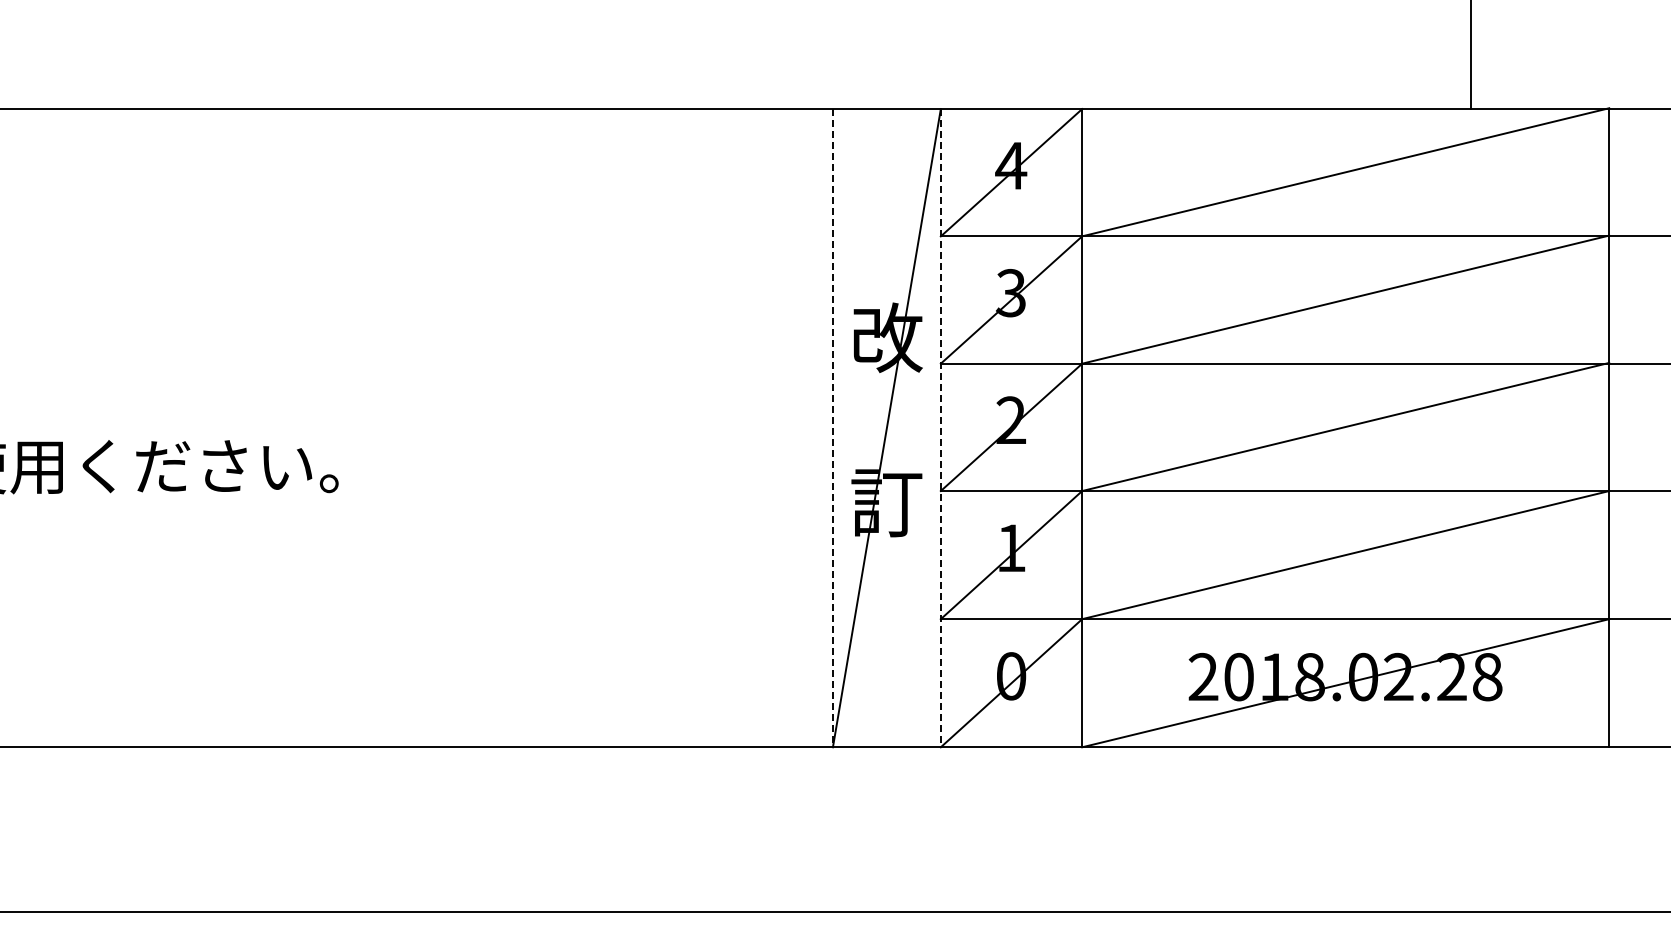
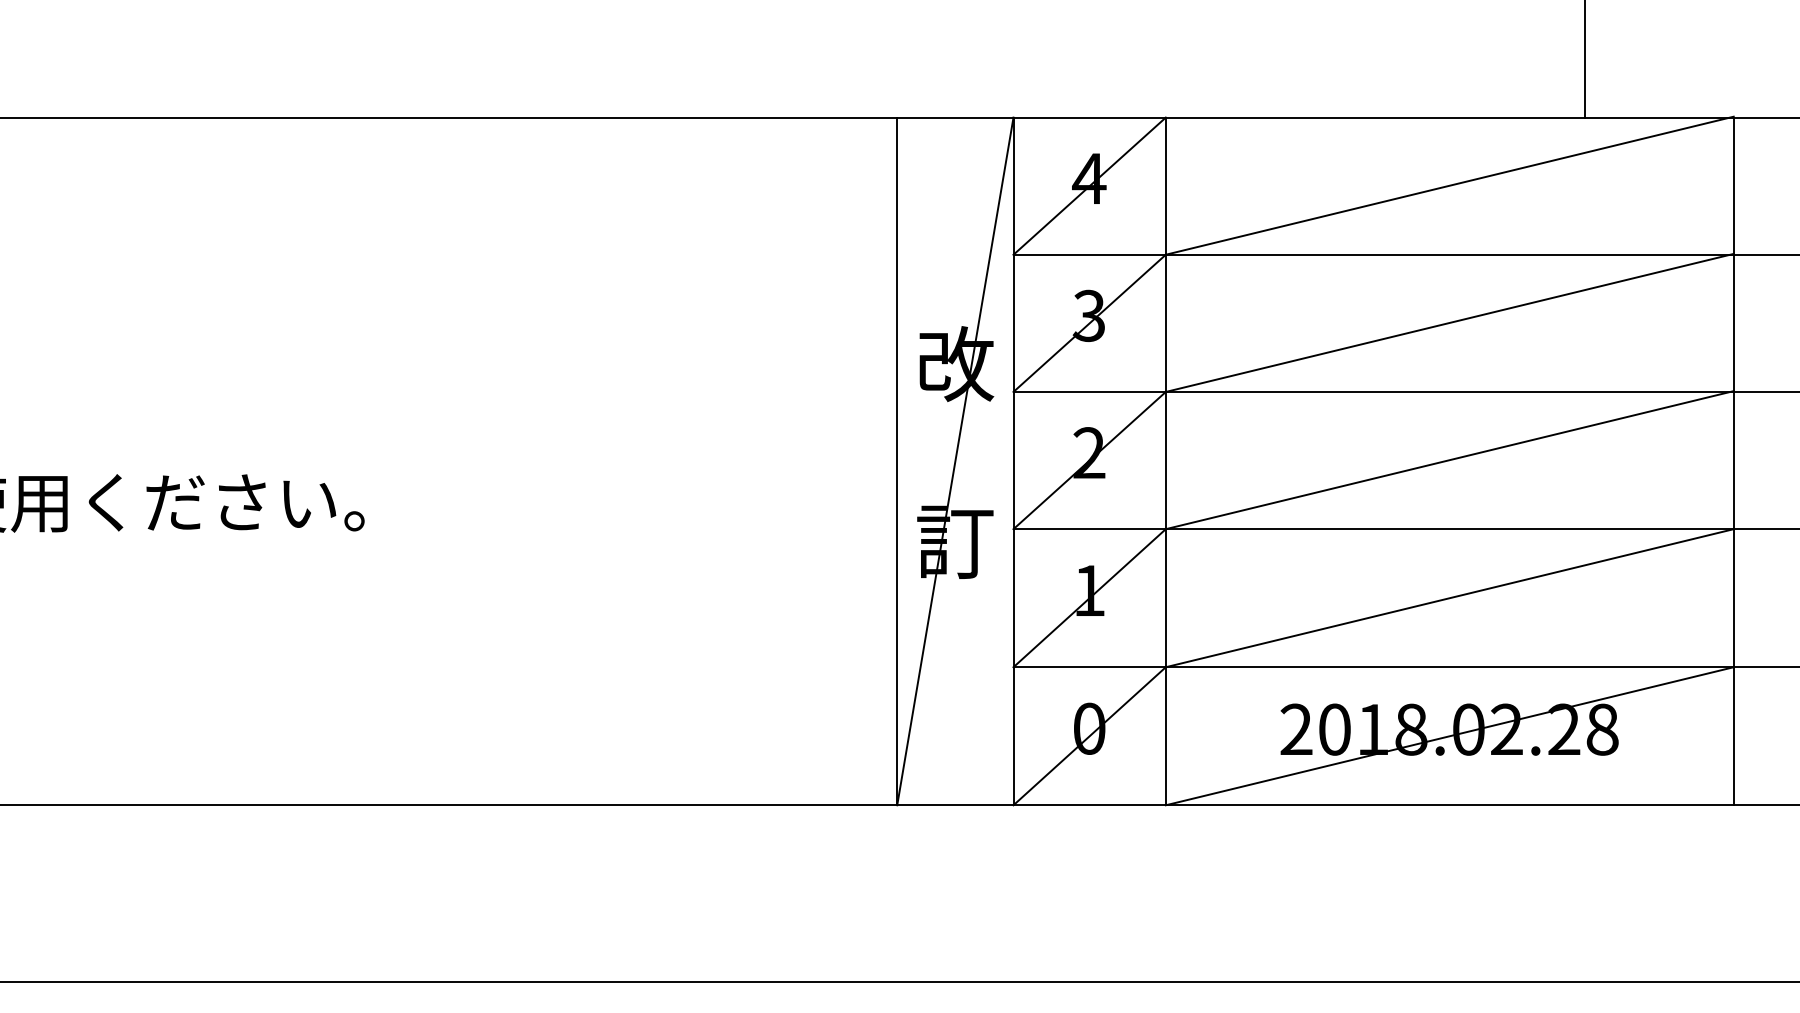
line: (832, 428) -> (896, 461), dashed -> solid
line: (940, 428) -> (1013, 461), dashed -> solid

